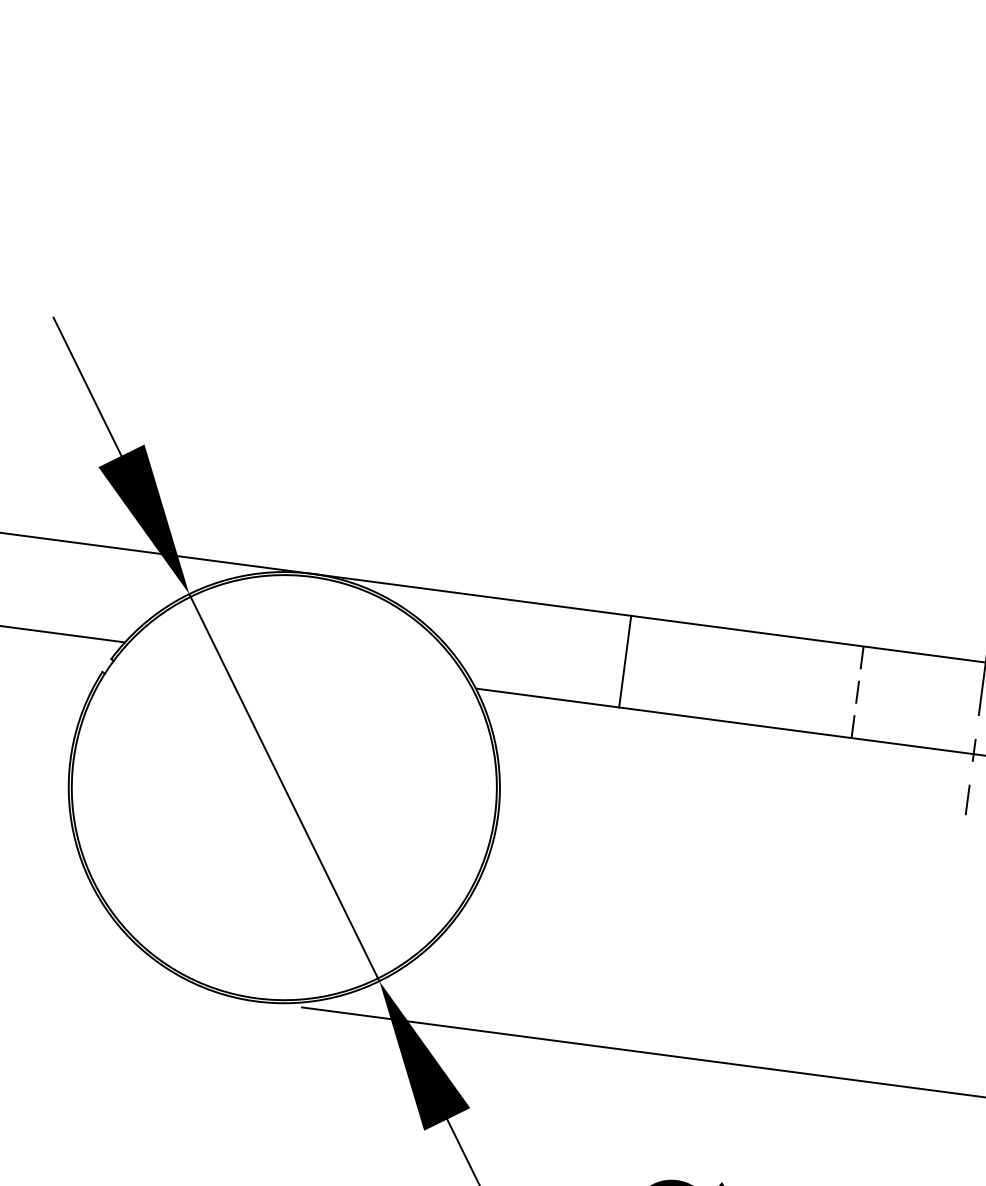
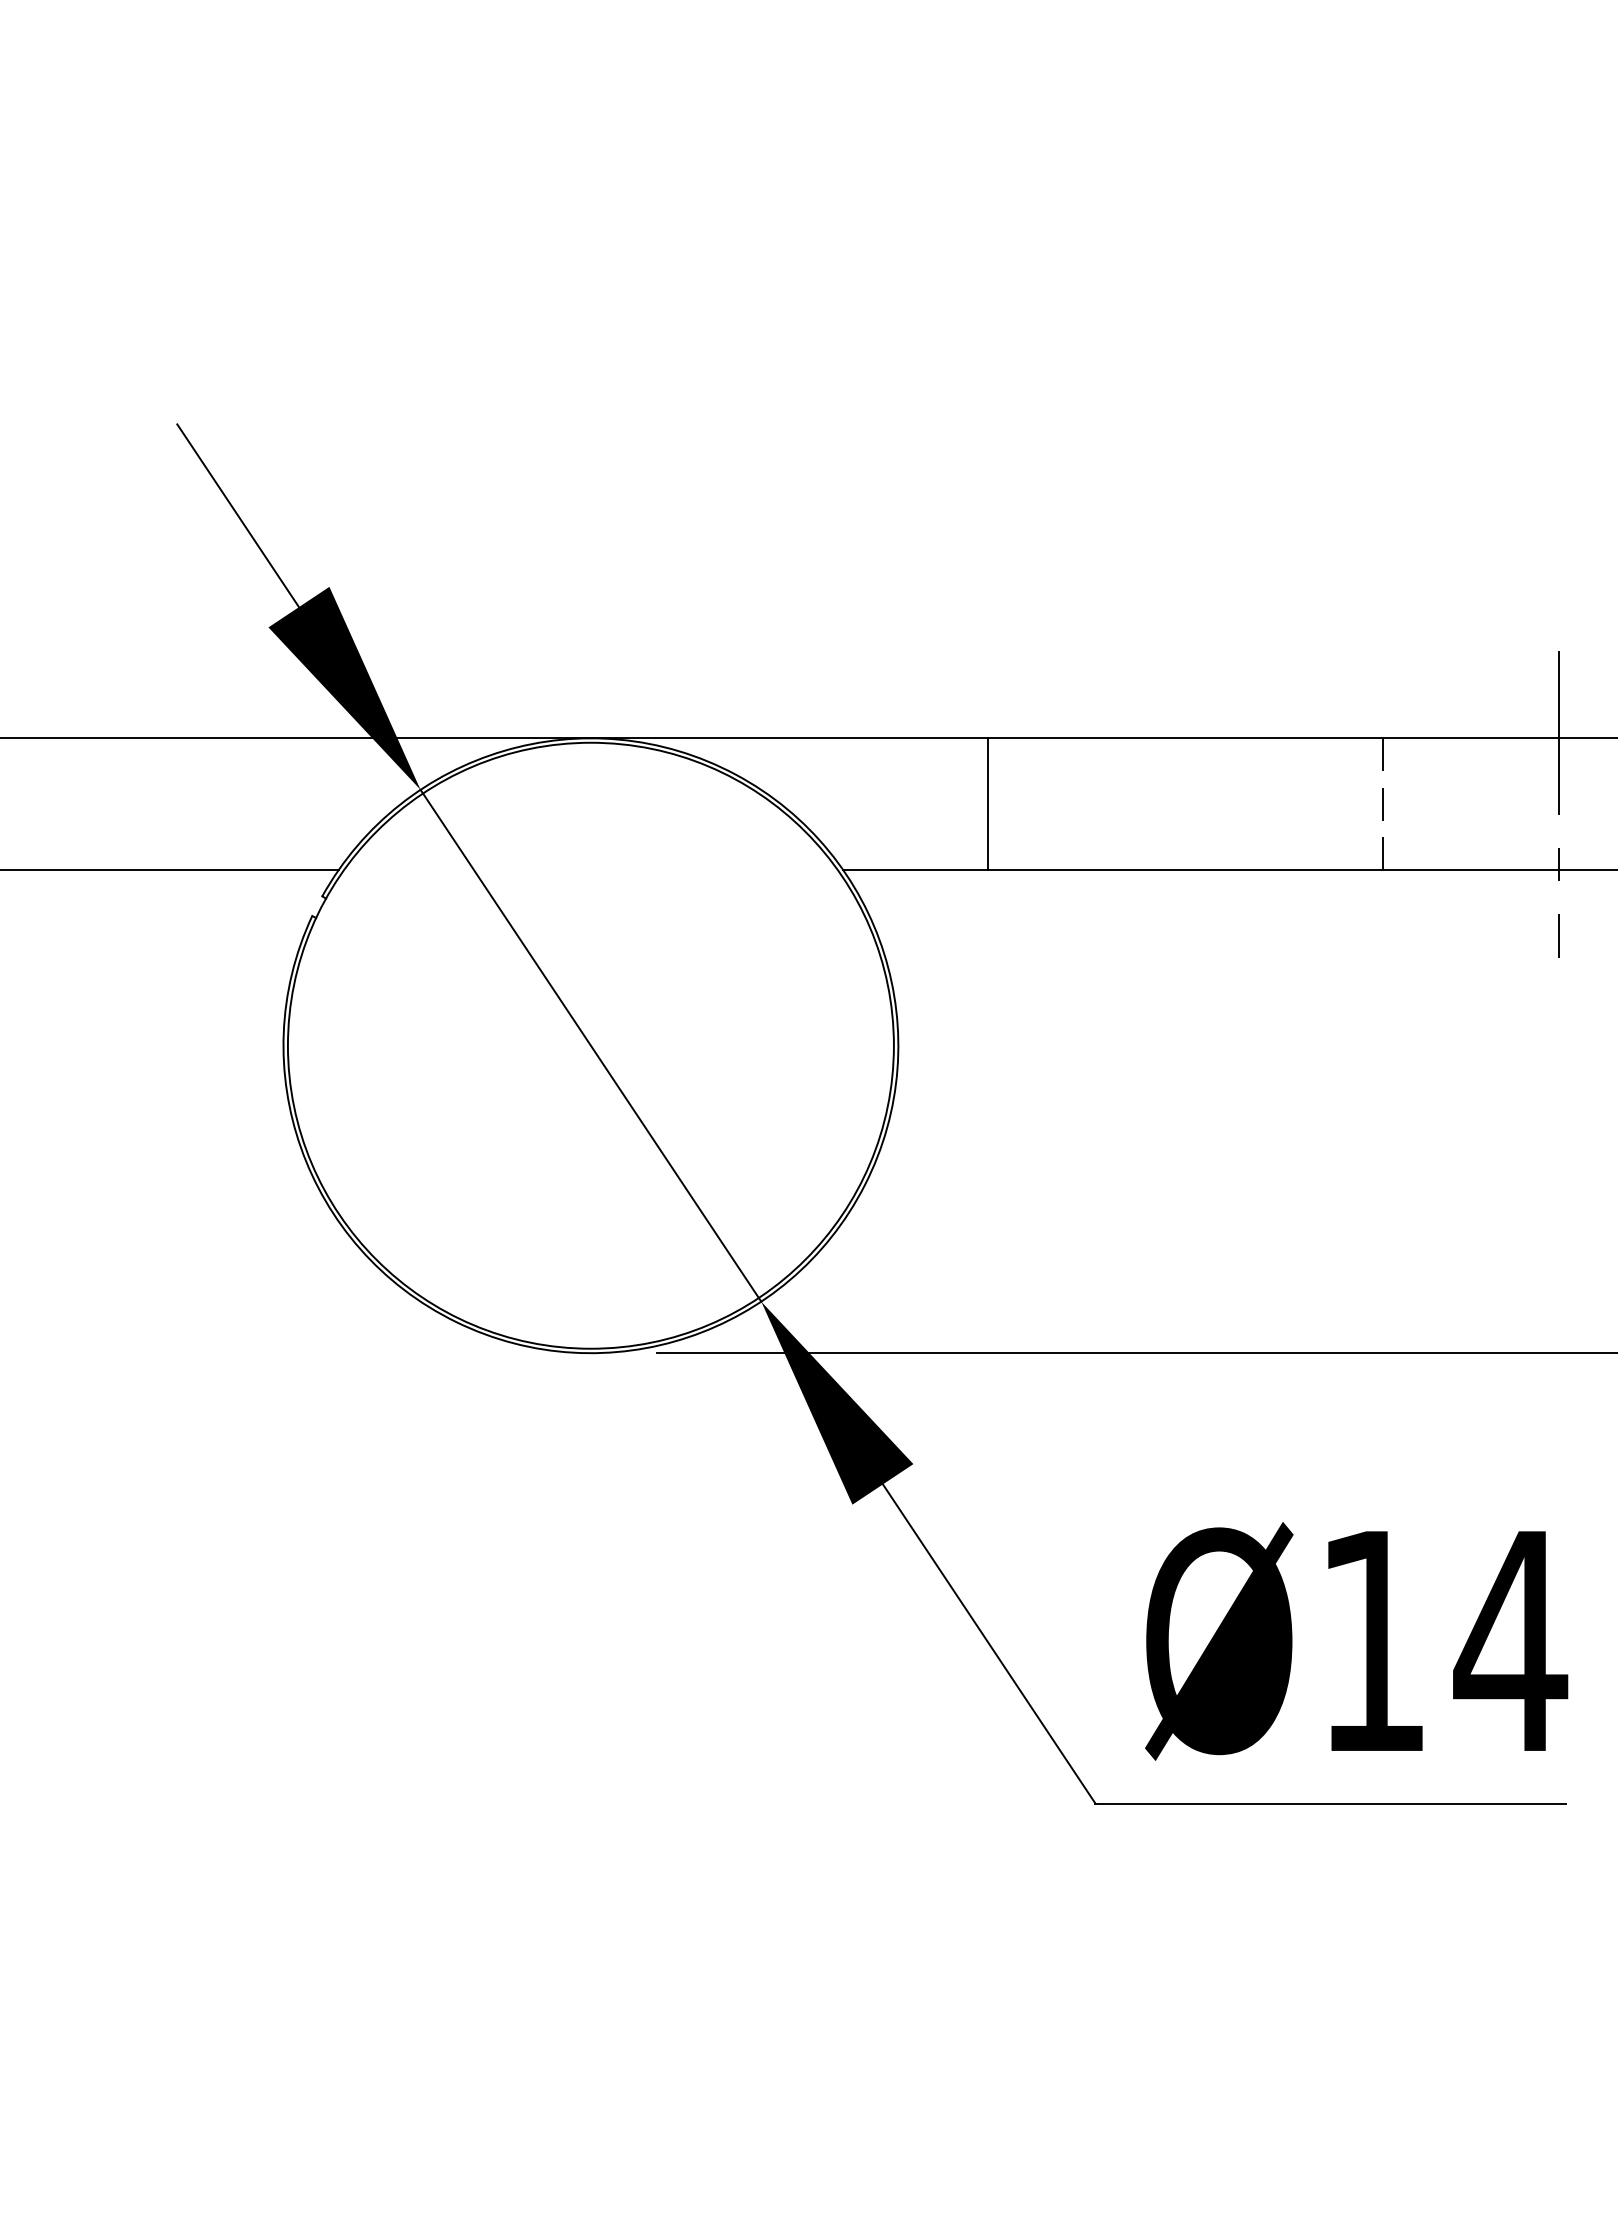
line: (625, 661) -> (988, 804), moved

